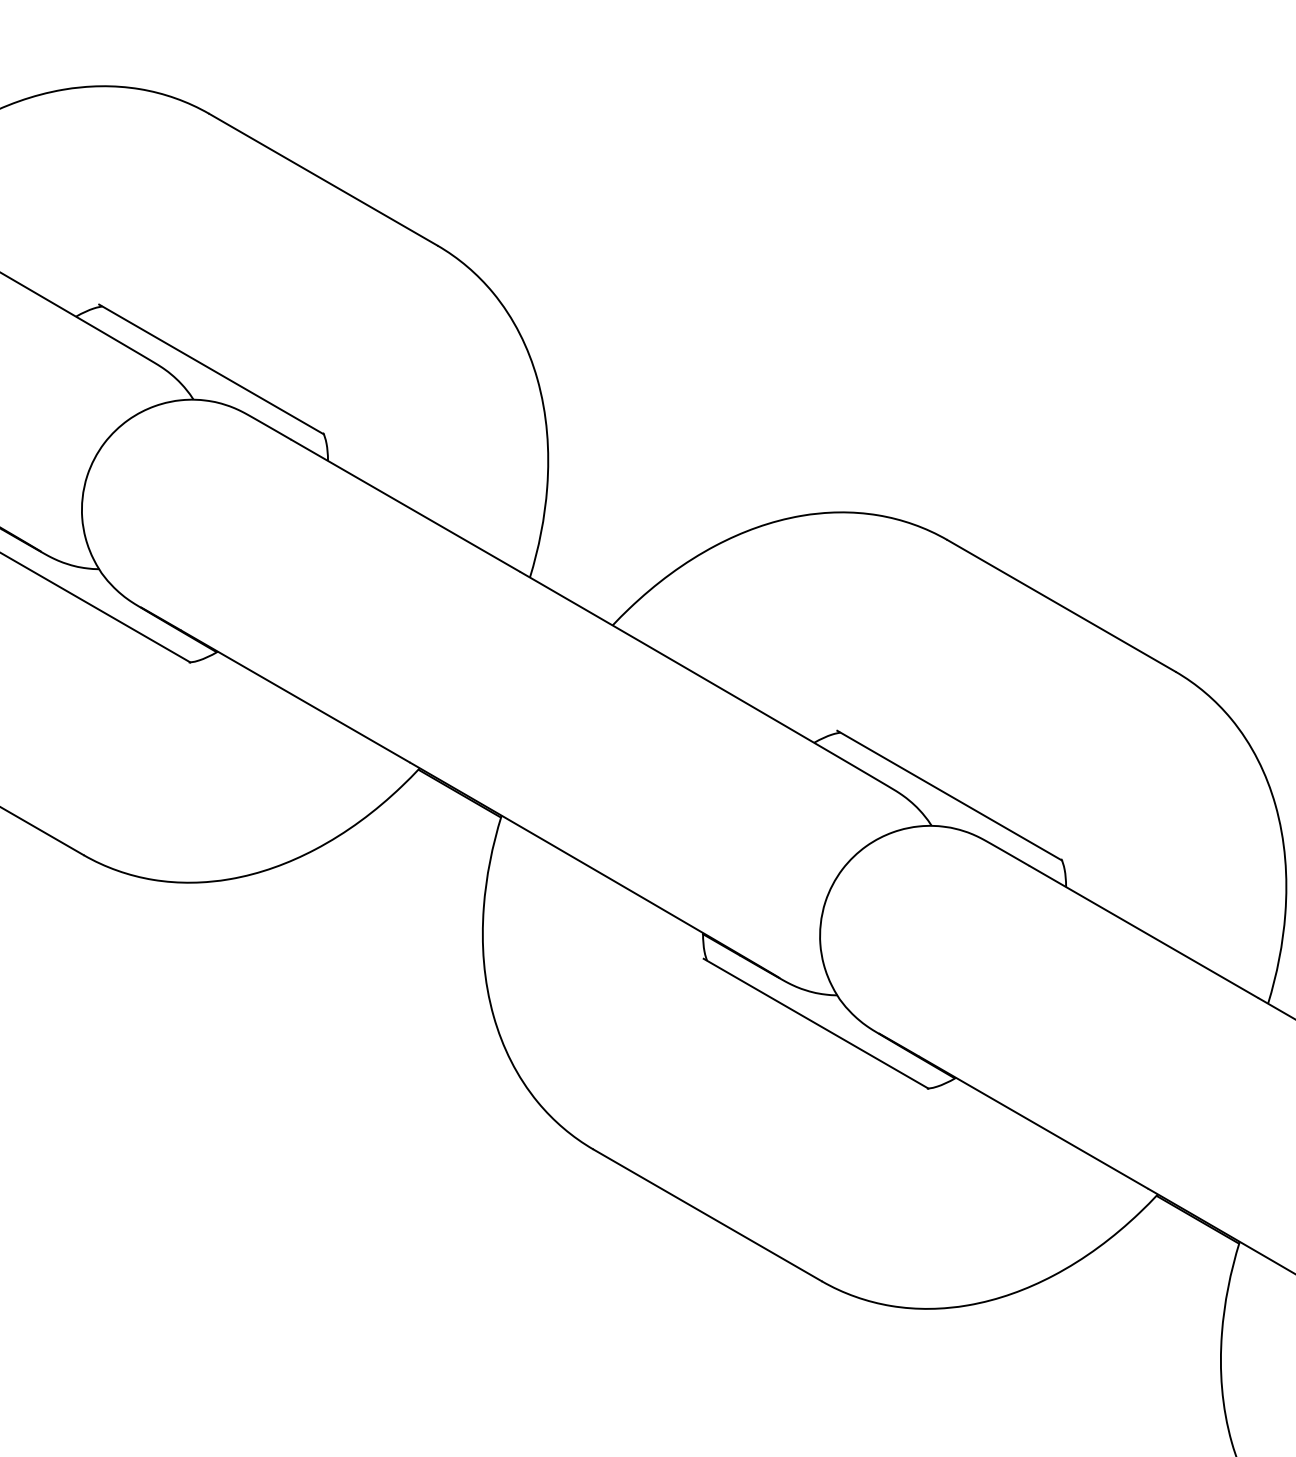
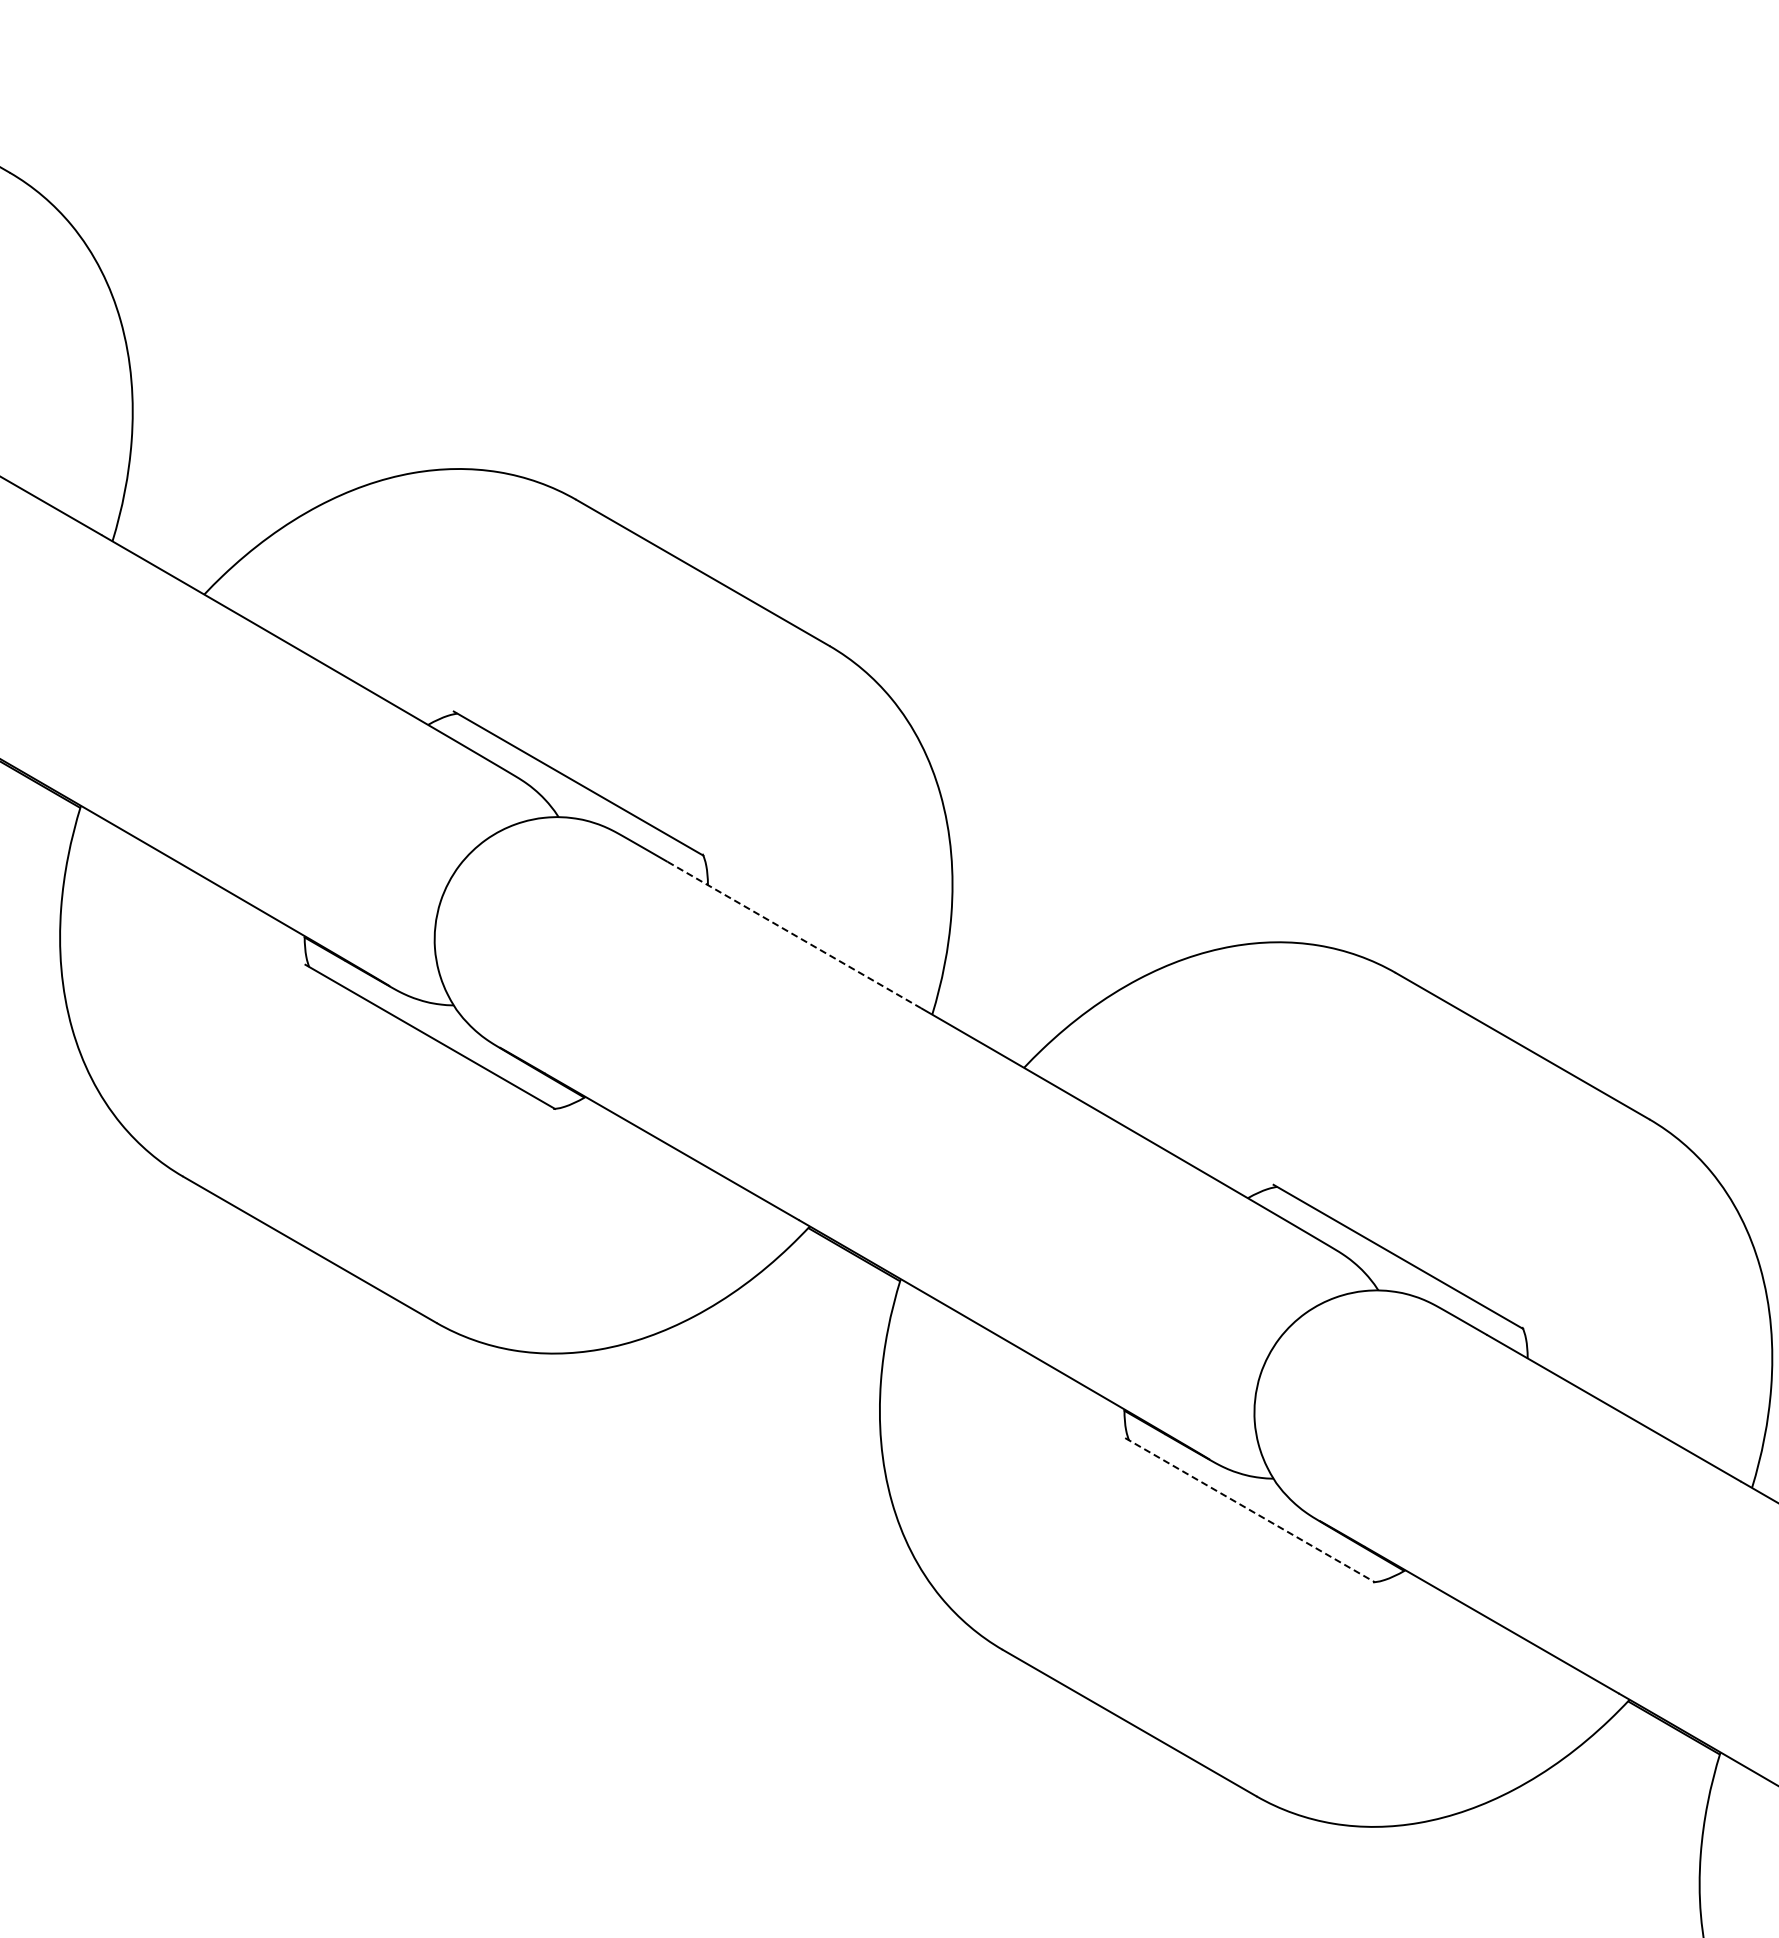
line: (405, 506) -> (794, 935), solid -> dashed
line: (816, 1024) -> (1250, 1510), solid -> dashed

